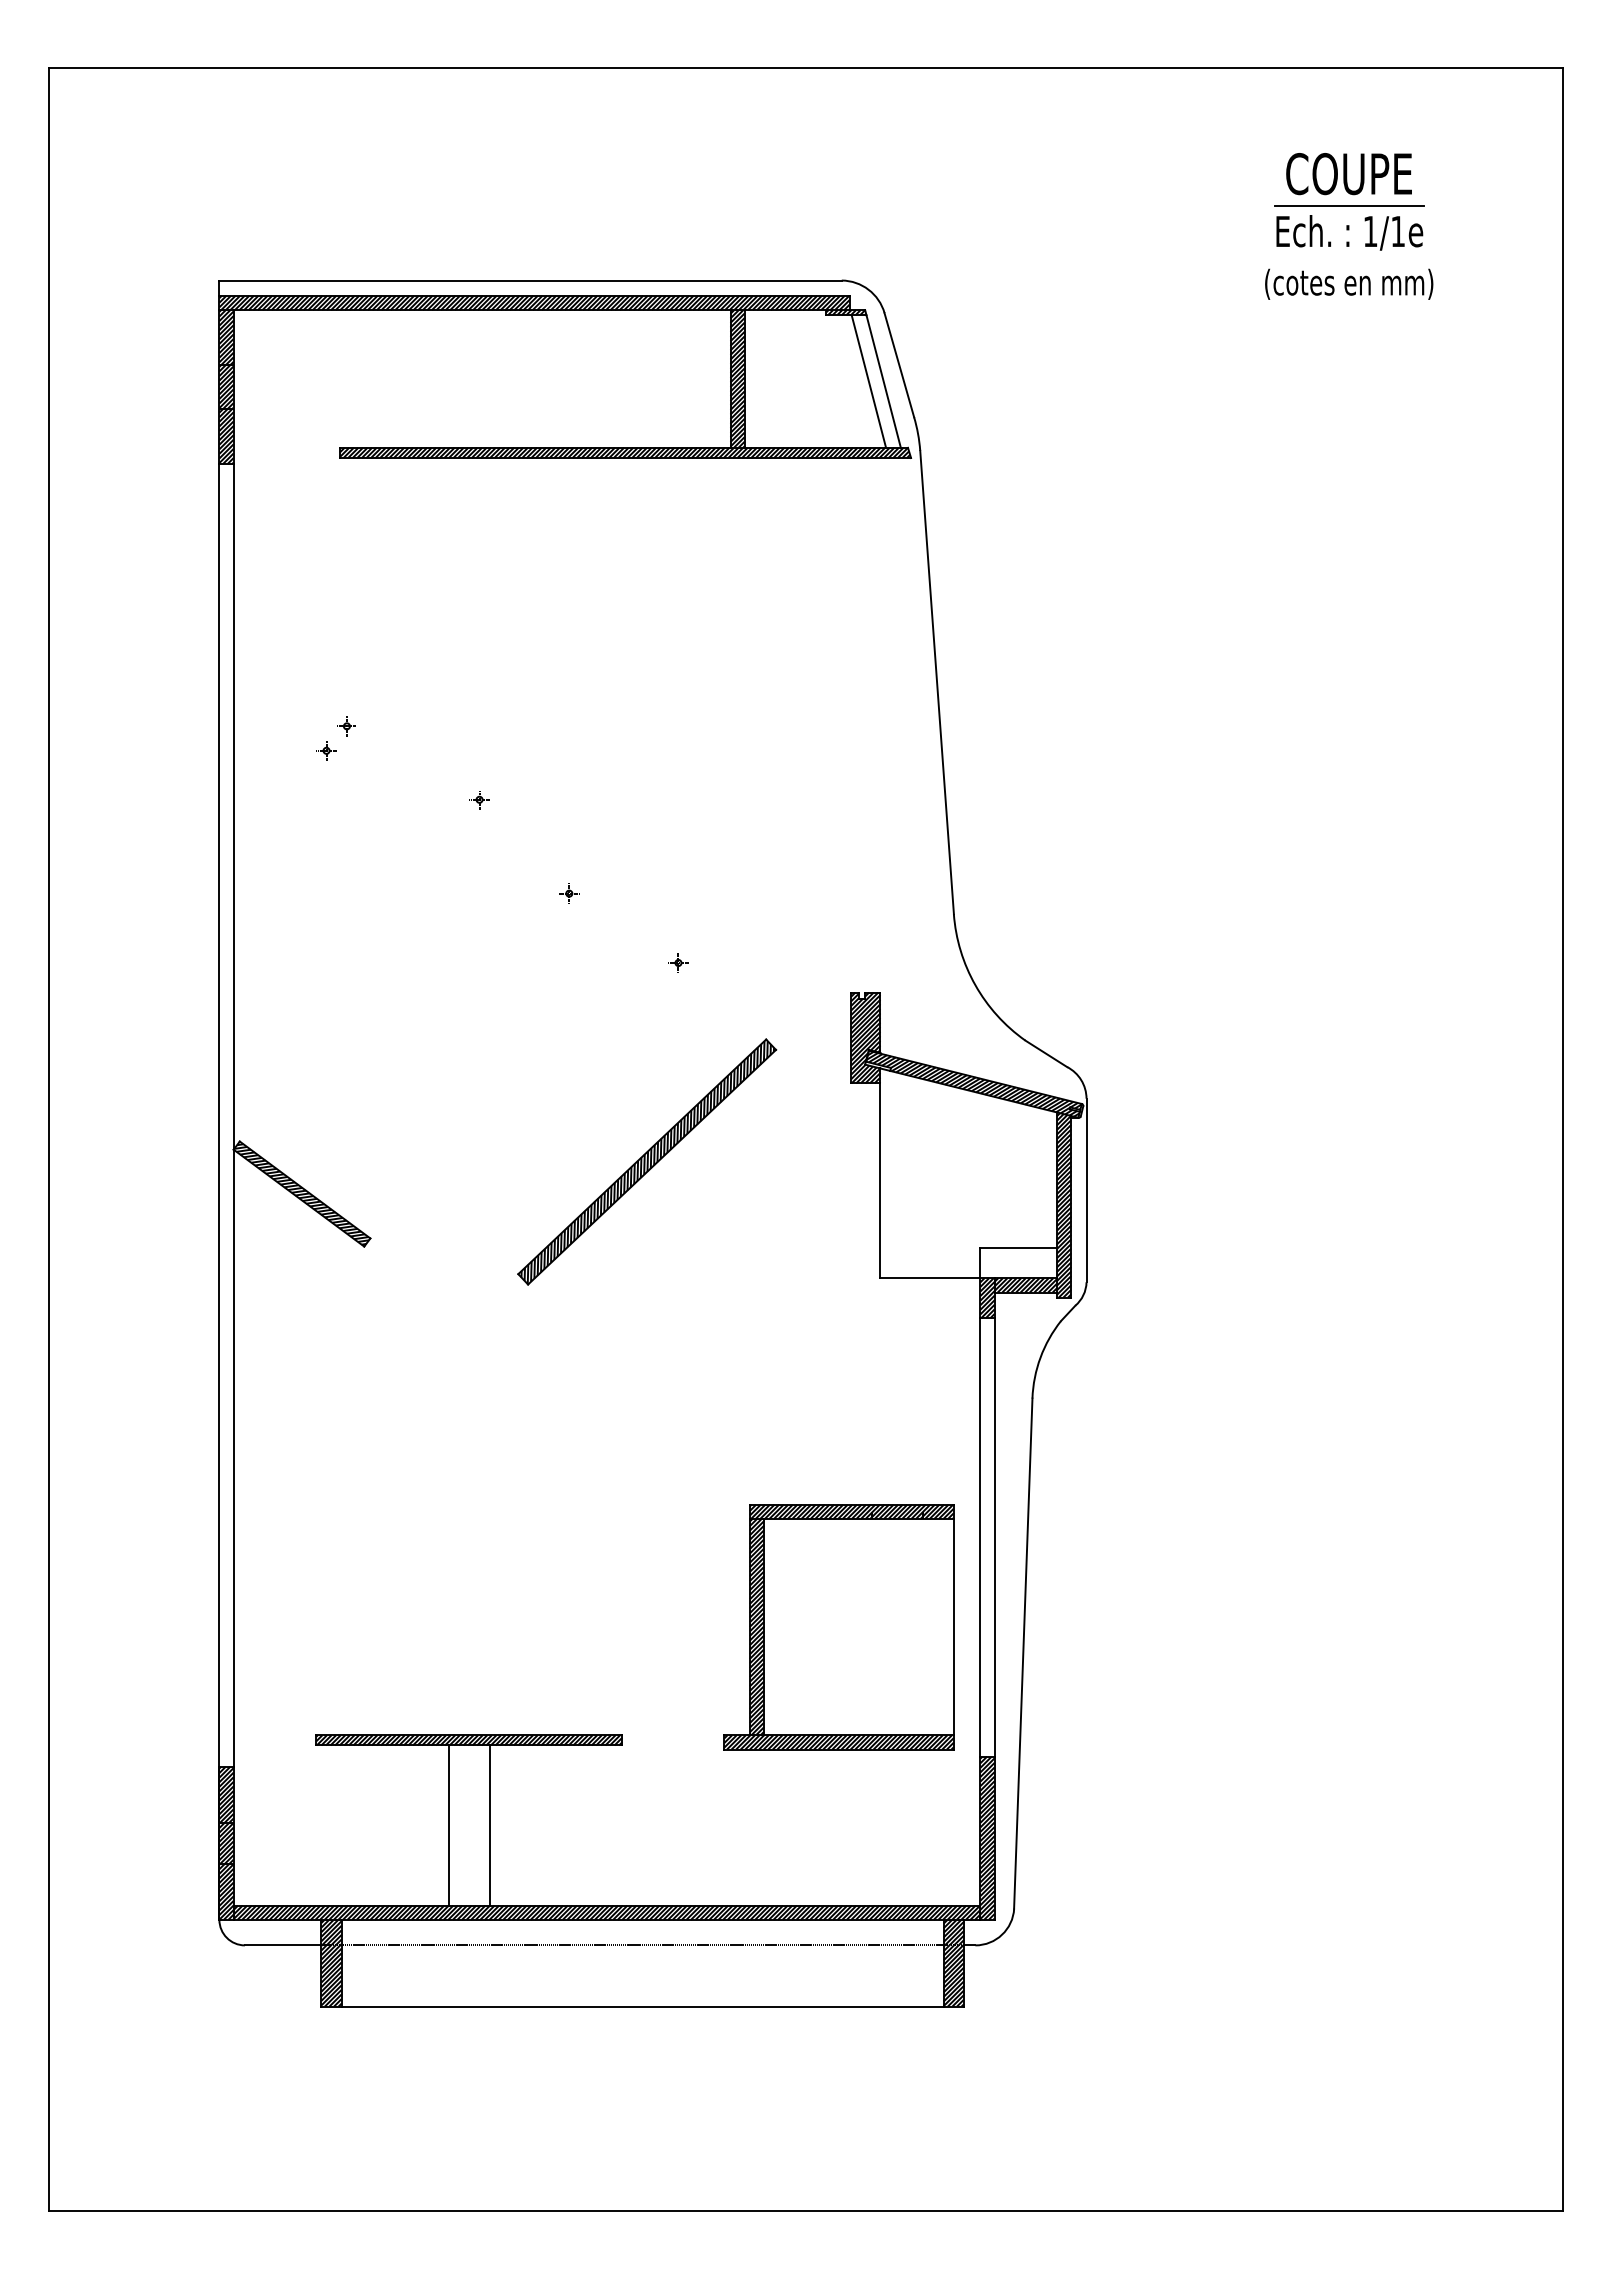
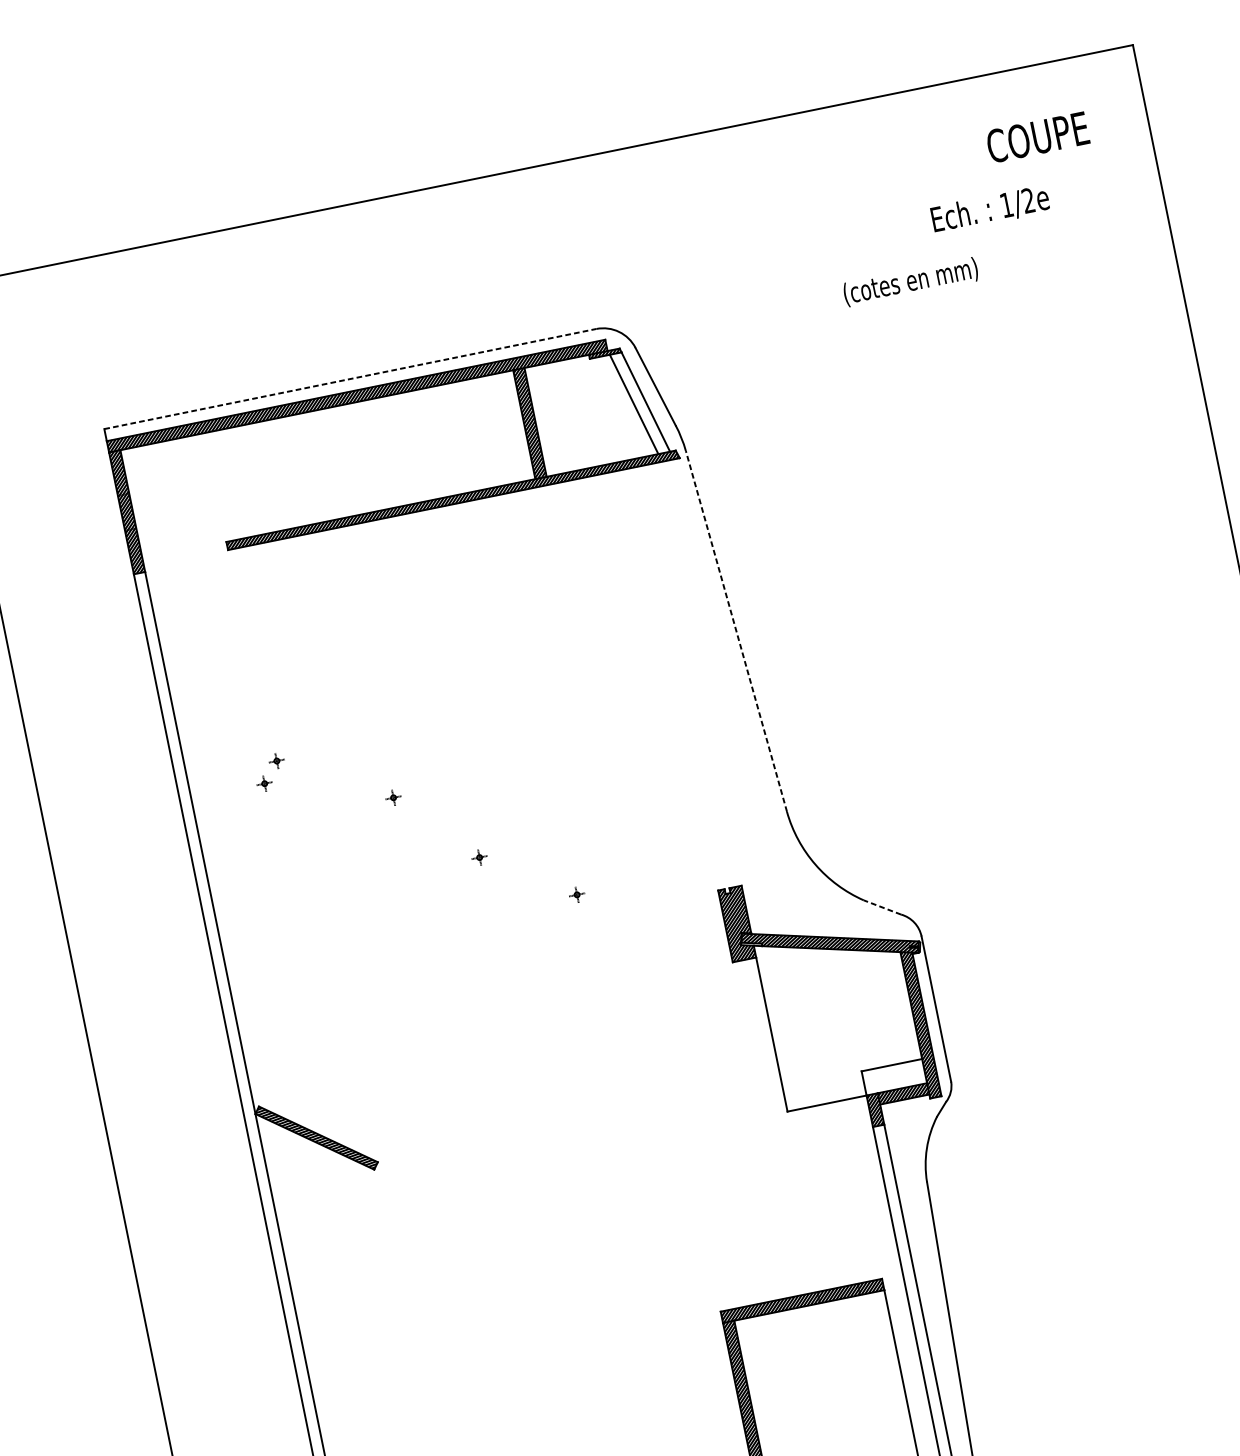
text: (1348, 174) -> (1037, 137), moved
line: (1348, 206) -> (985, 188), removed
text: (1397, 230) -> (1027, 199), 1/1e -> 1/2e
line: (531, 280) -> (351, 378), solid -> dashed
text: (1349, 283) -> (910, 281), moved
line: (937, 681) -> (736, 630), solid -> dashed
line: (1046, 1053) -> (882, 907), solid -> dashed
part: (647, 1161) -> (584, 1056), removed

